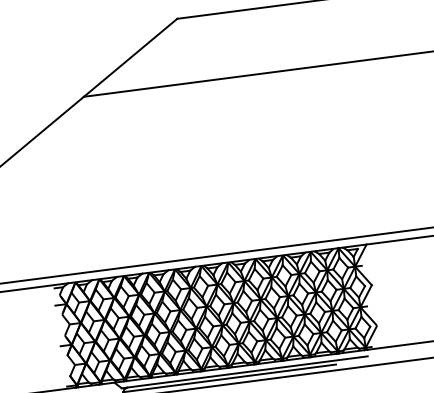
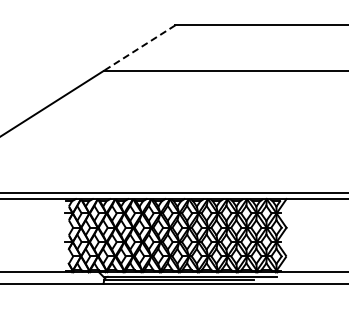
line: (130, 58) -> (139, 48), solid -> dashed

